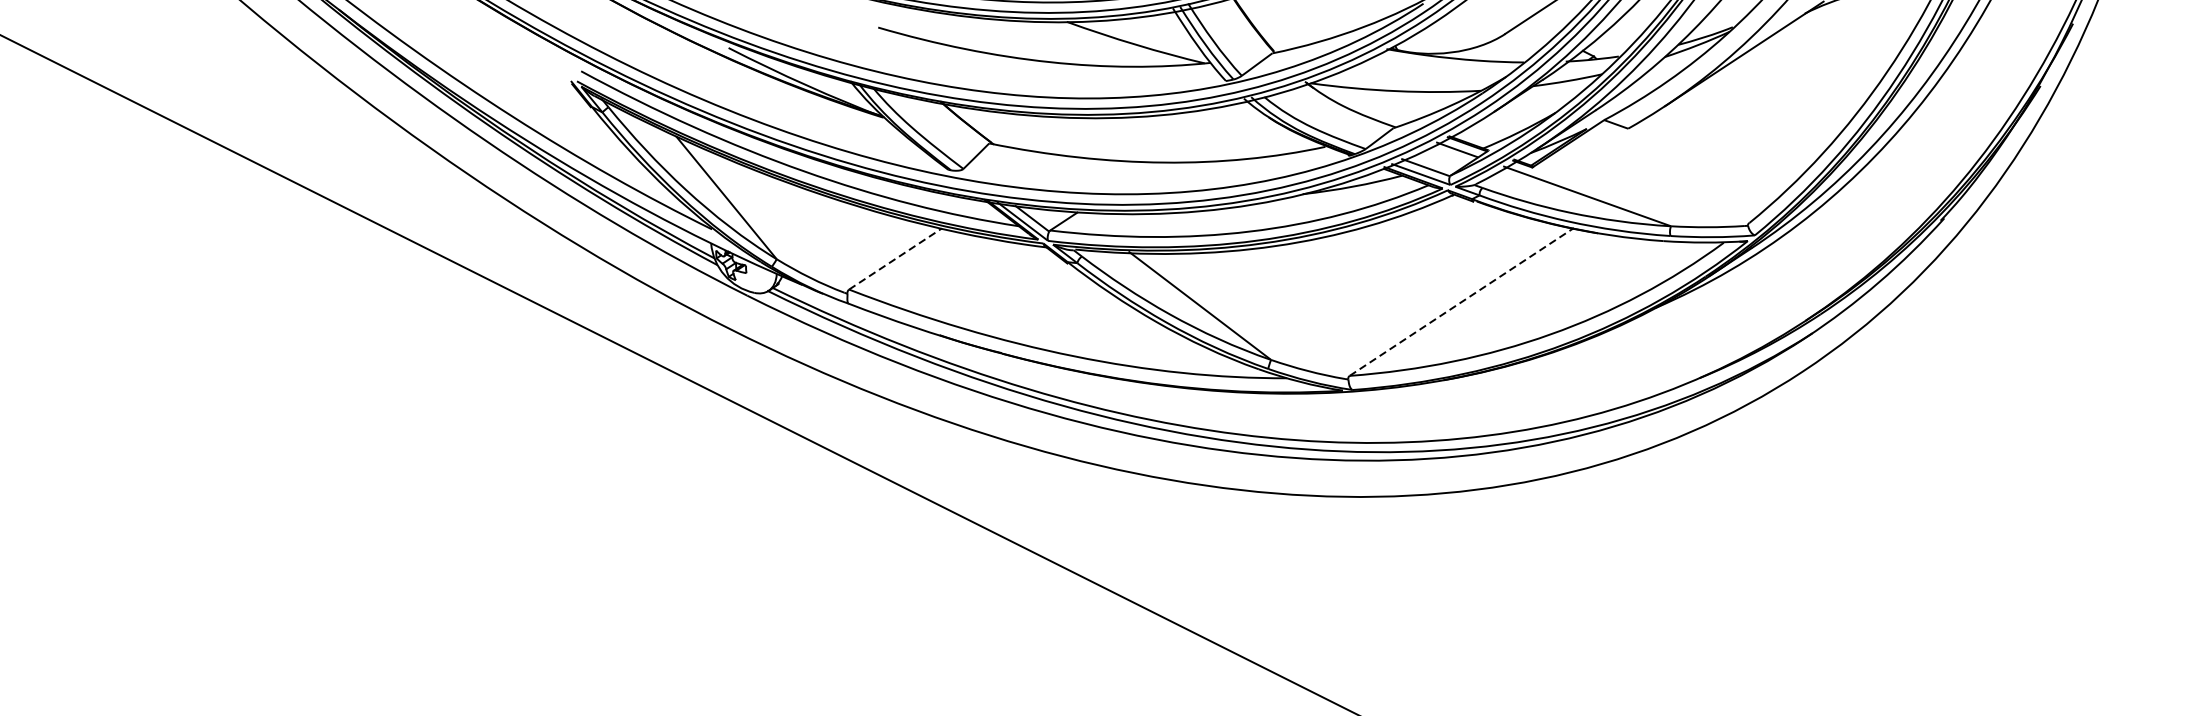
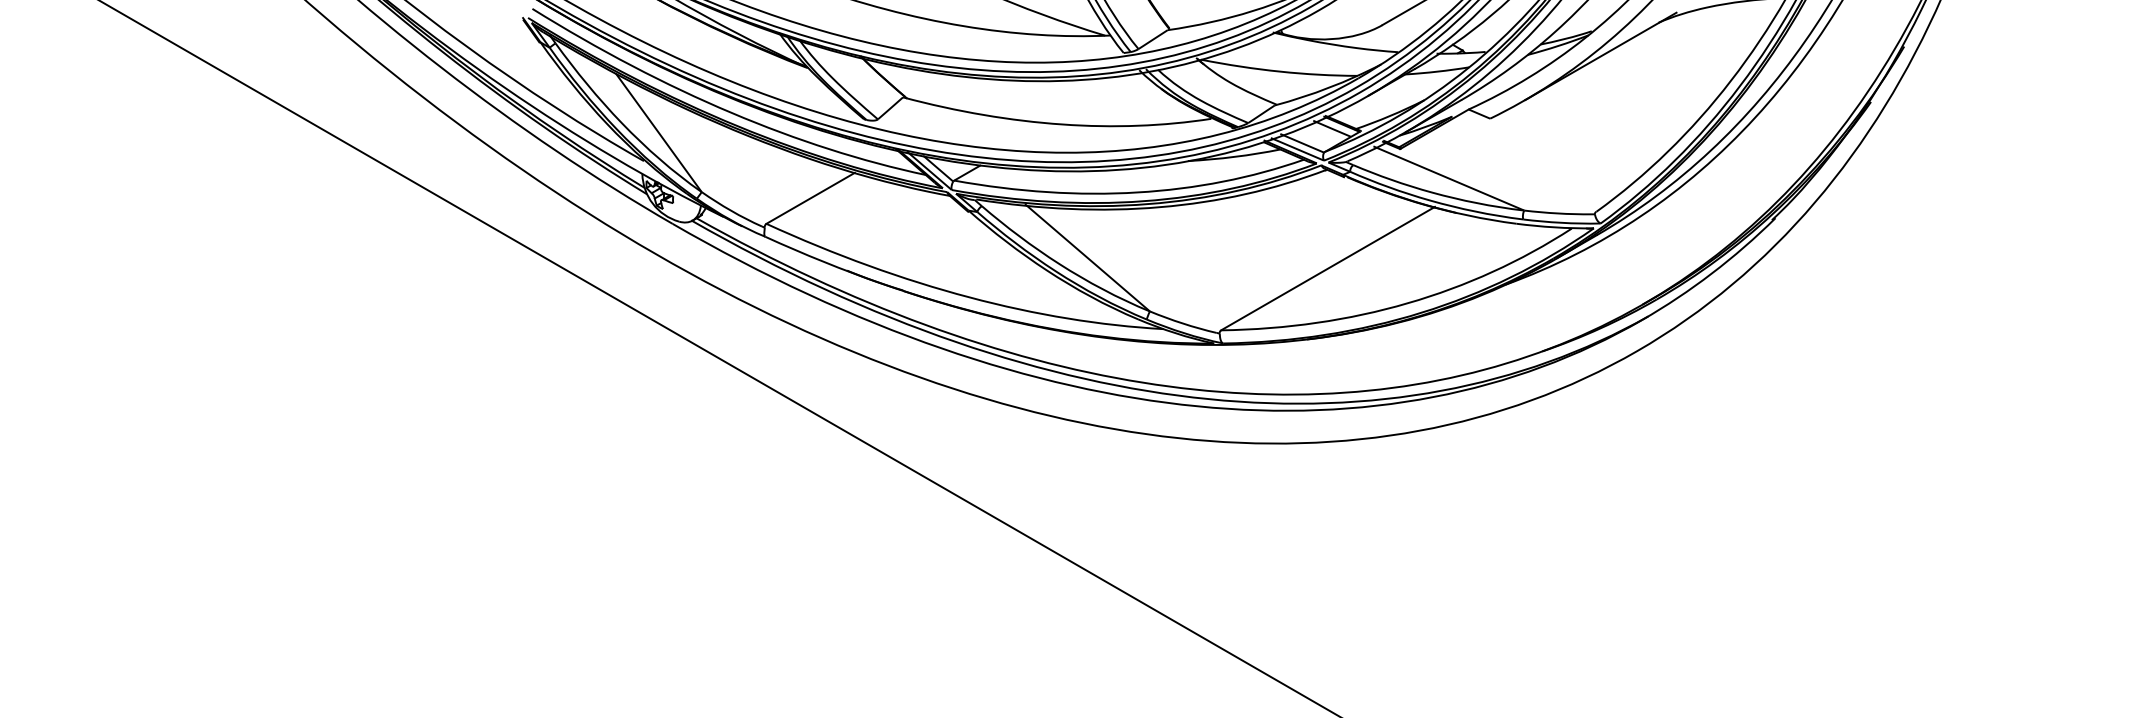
line: (896, 259) -> (811, 198), dashed -> solid
line: (1462, 301) -> (1328, 268), dashed -> solid

